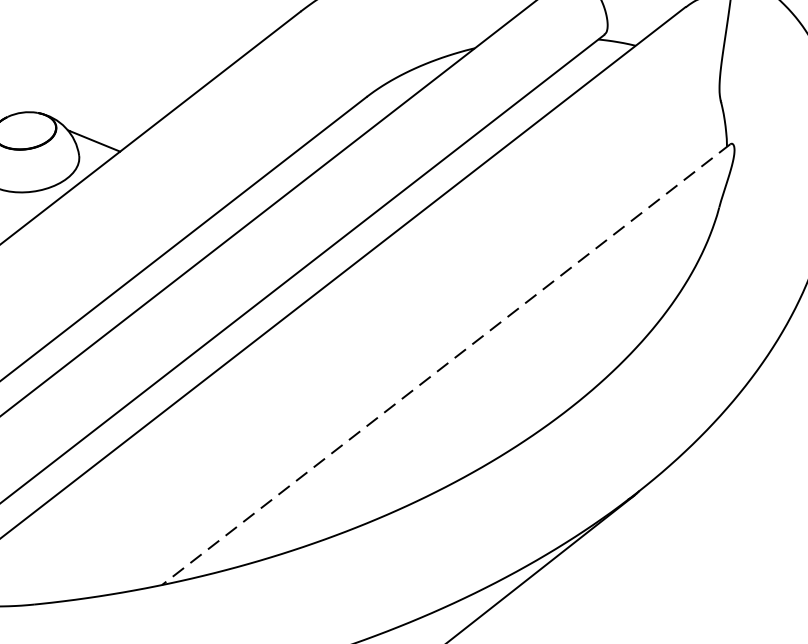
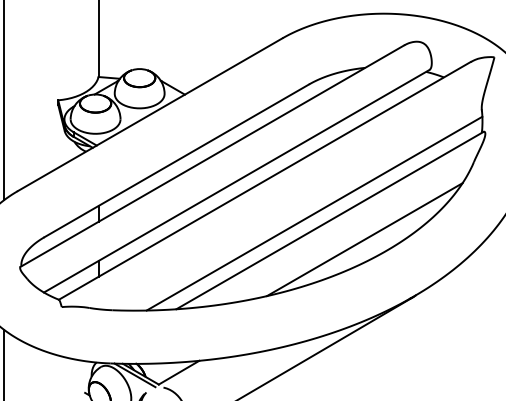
line: (413, 354) -> (314, 213), added
line: (445, 364) -> (329, 220), dashed -> solid
line: (520, 393) -> (364, 239), added

